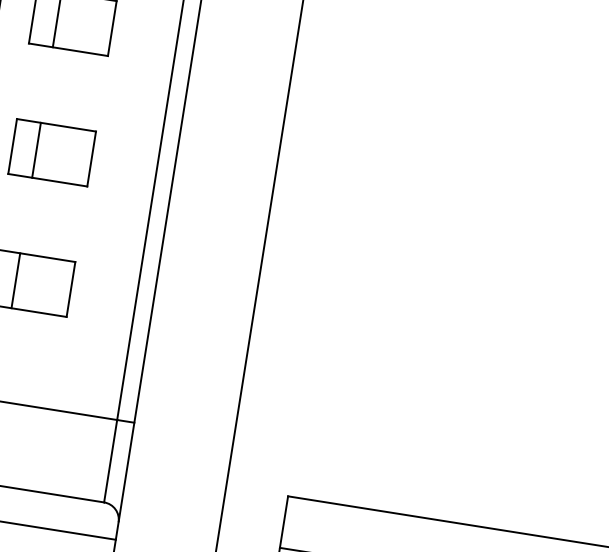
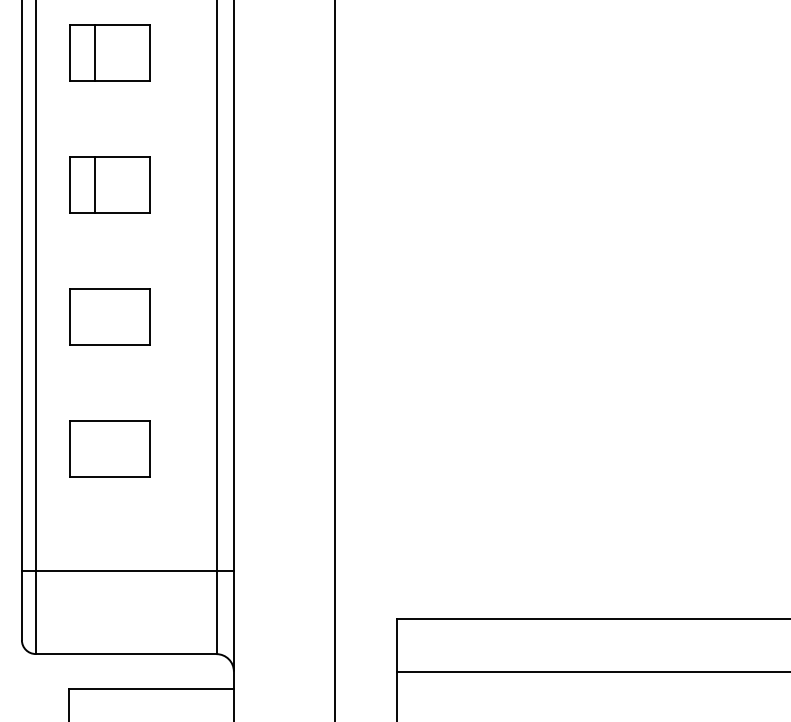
line: (36, 149) -> (94, 316), removed
line: (15, 280) -> (94, 448), removed

